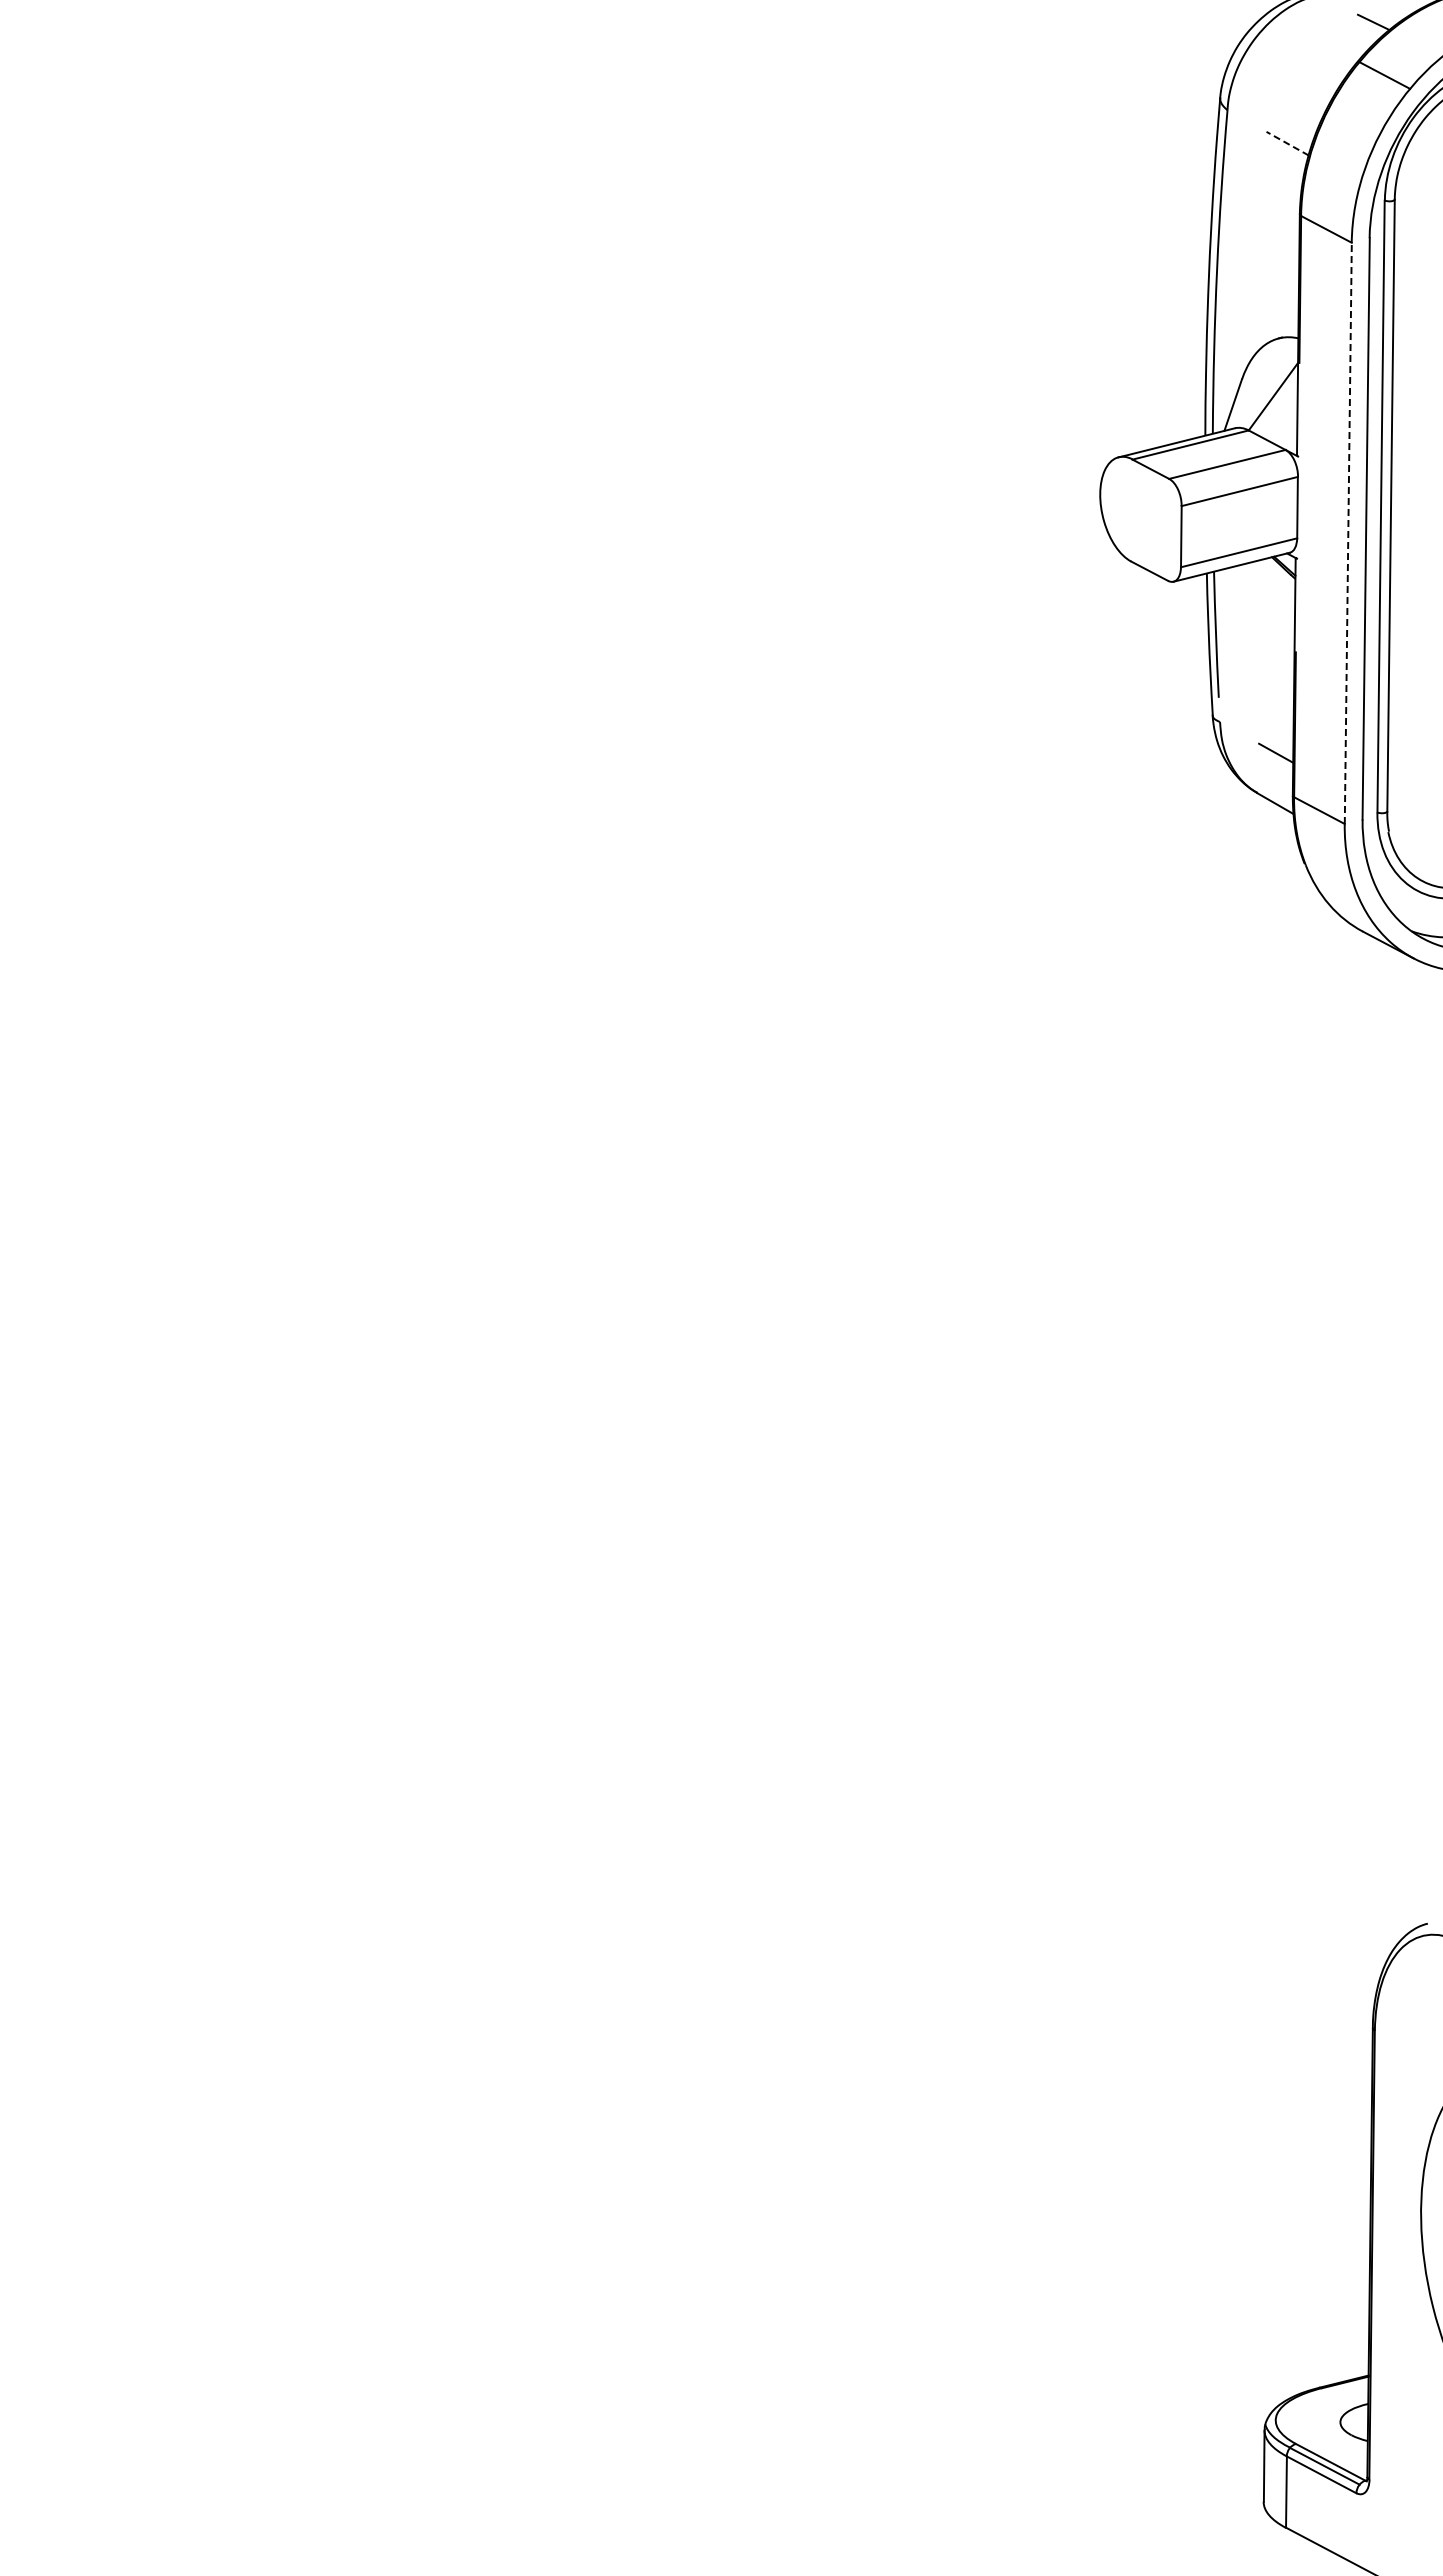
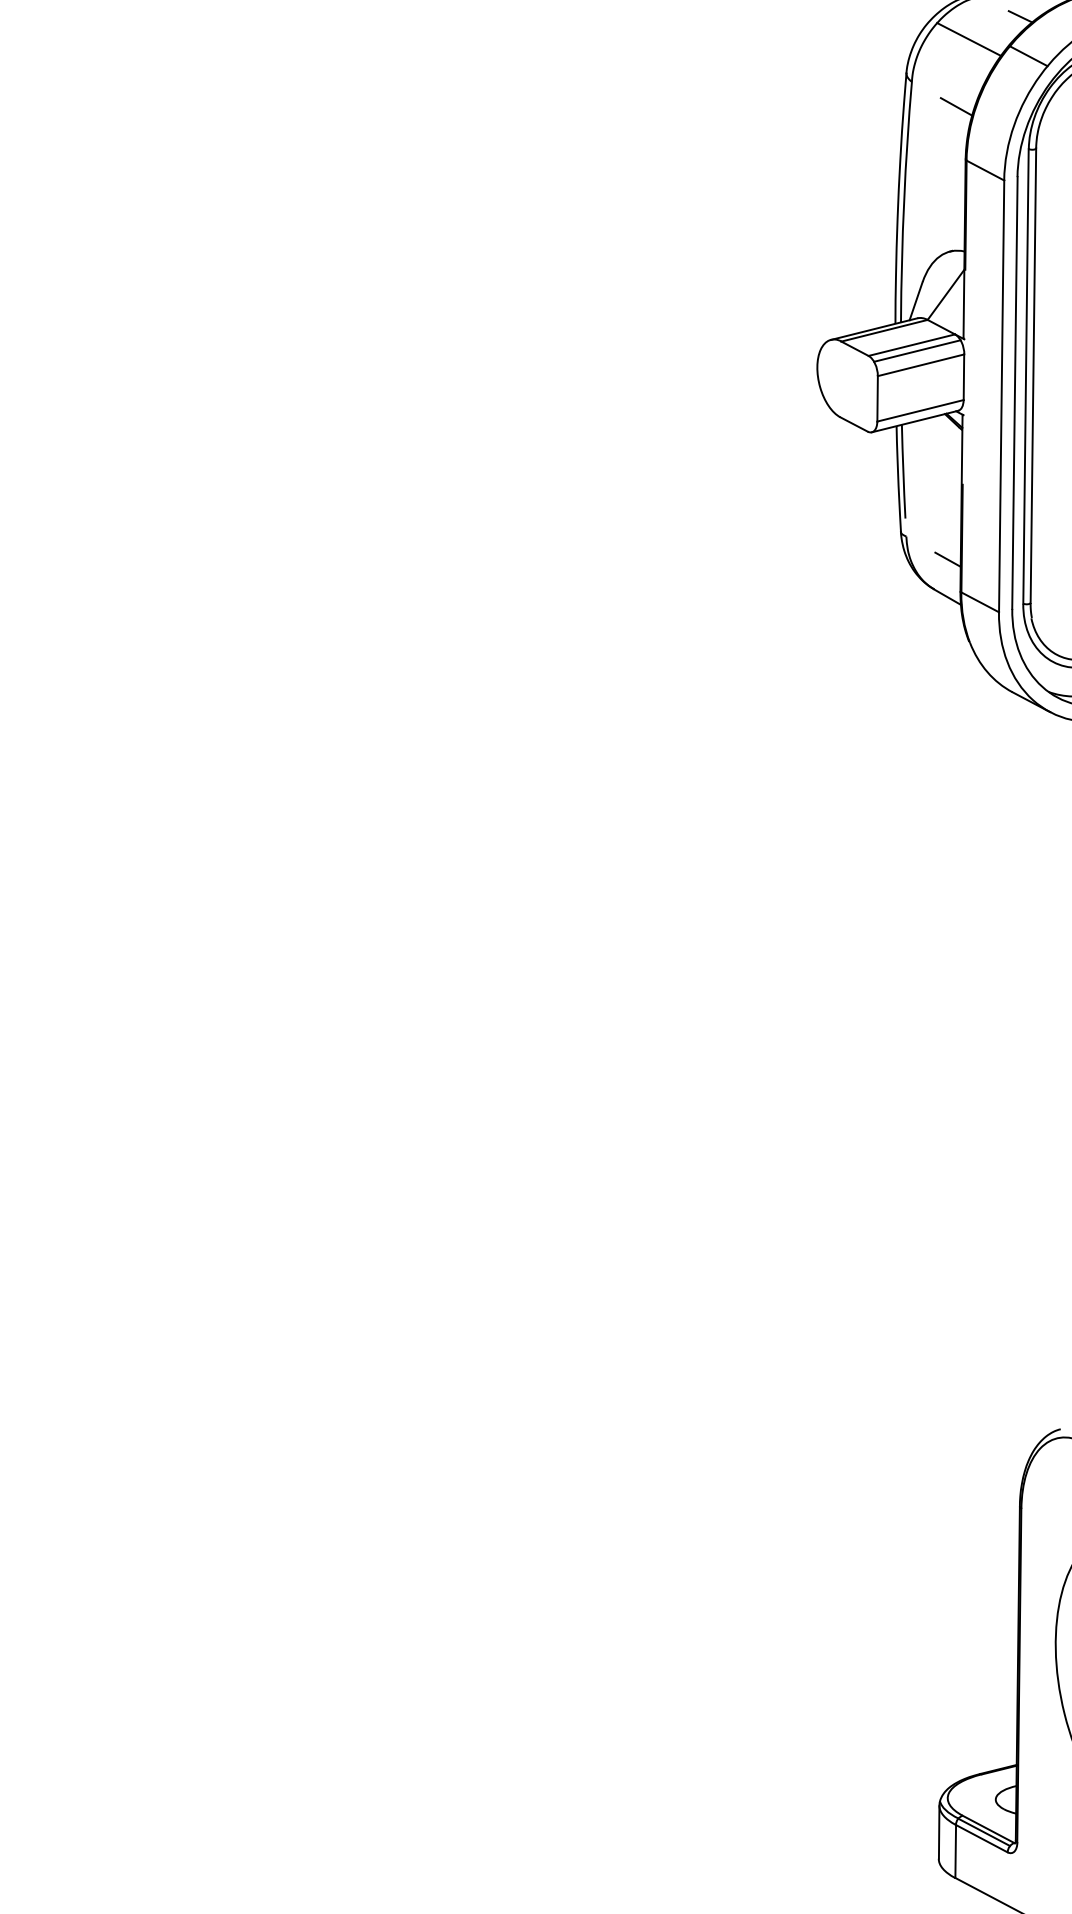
line: (1304, 52) -> (969, 39), added
line: (1287, 143) -> (956, 106), dashed -> solid
line: (1234, 471) -> (917, 350), added
line: (1348, 533) -> (1001, 396), dashed -> solid

